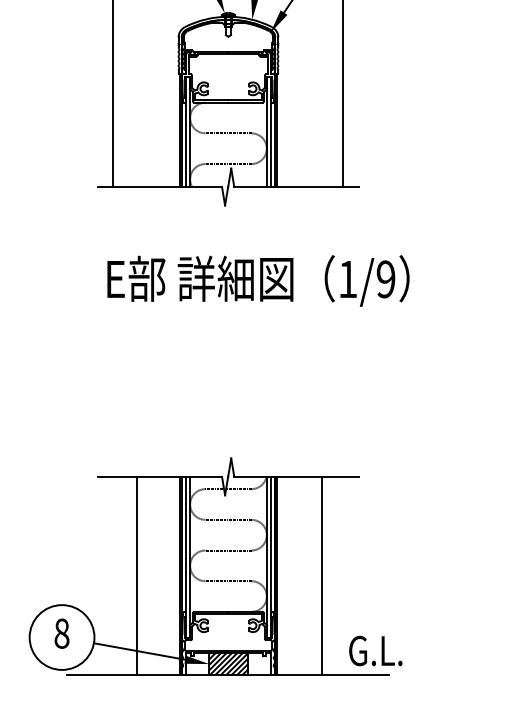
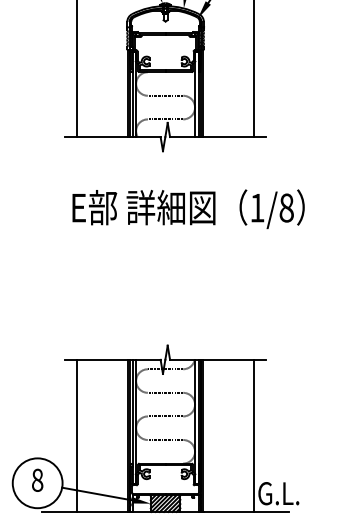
text: (385, 279) -> (286, 208), 1/9 -> 1/8
line: (137, 575) -> (77, 435), moved
line: (322, 575) -> (253, 435), moved

